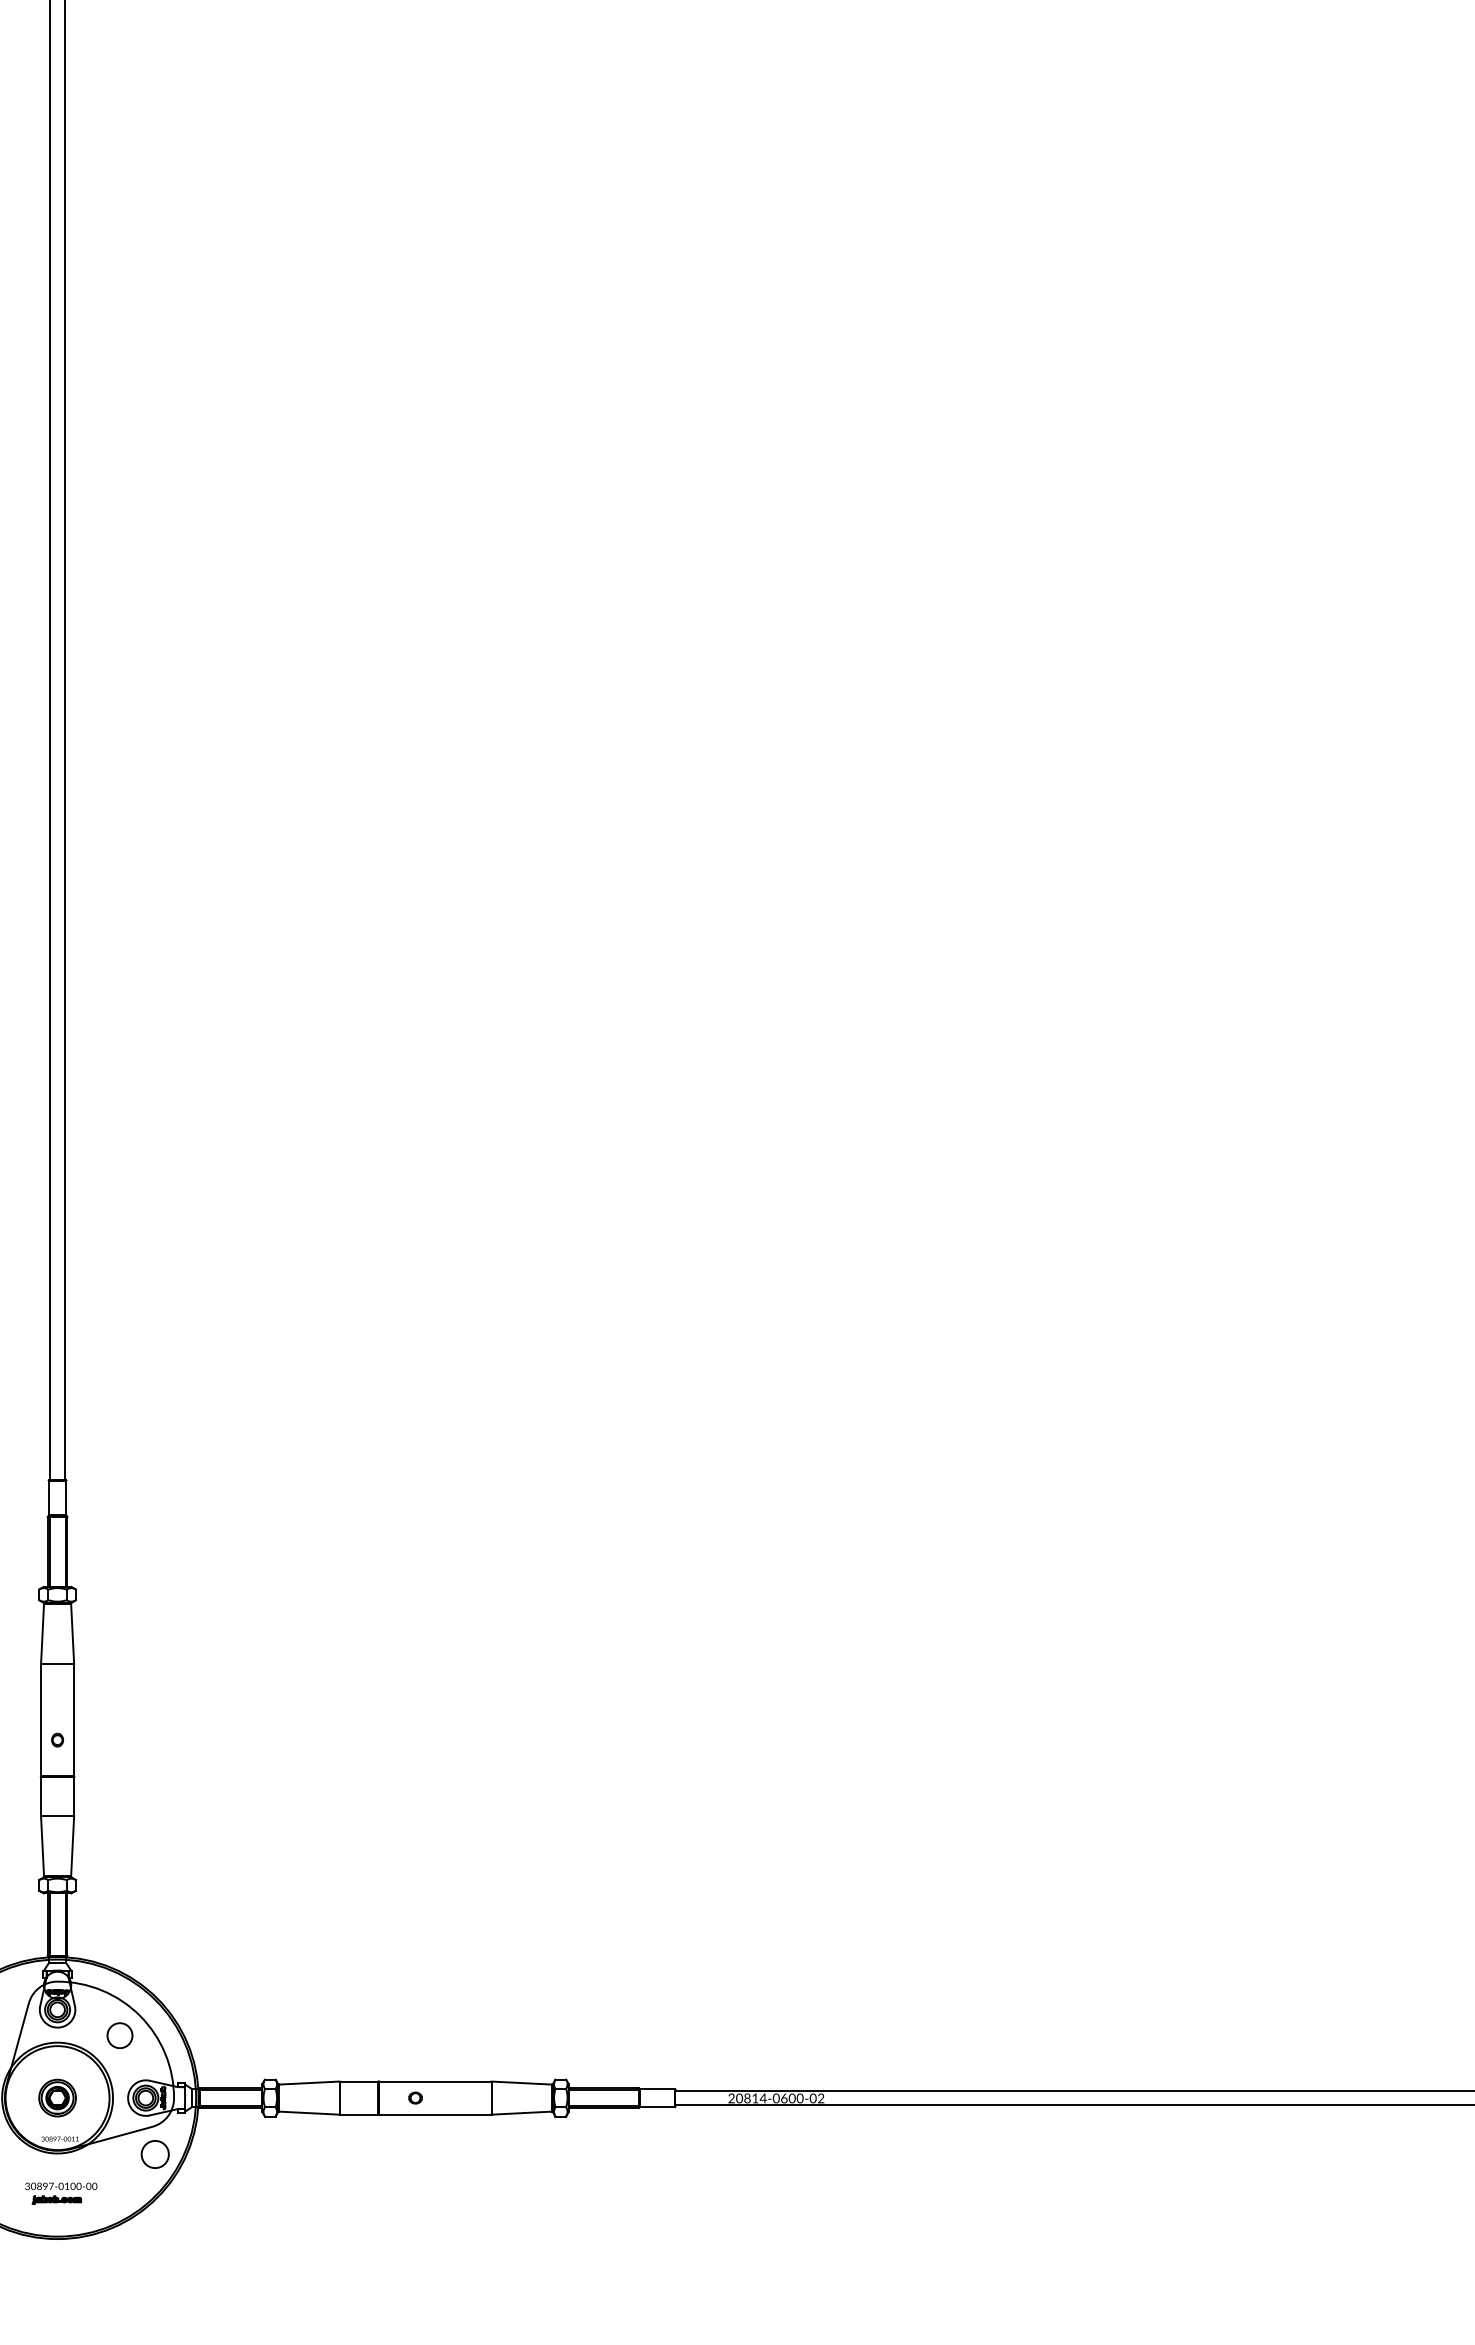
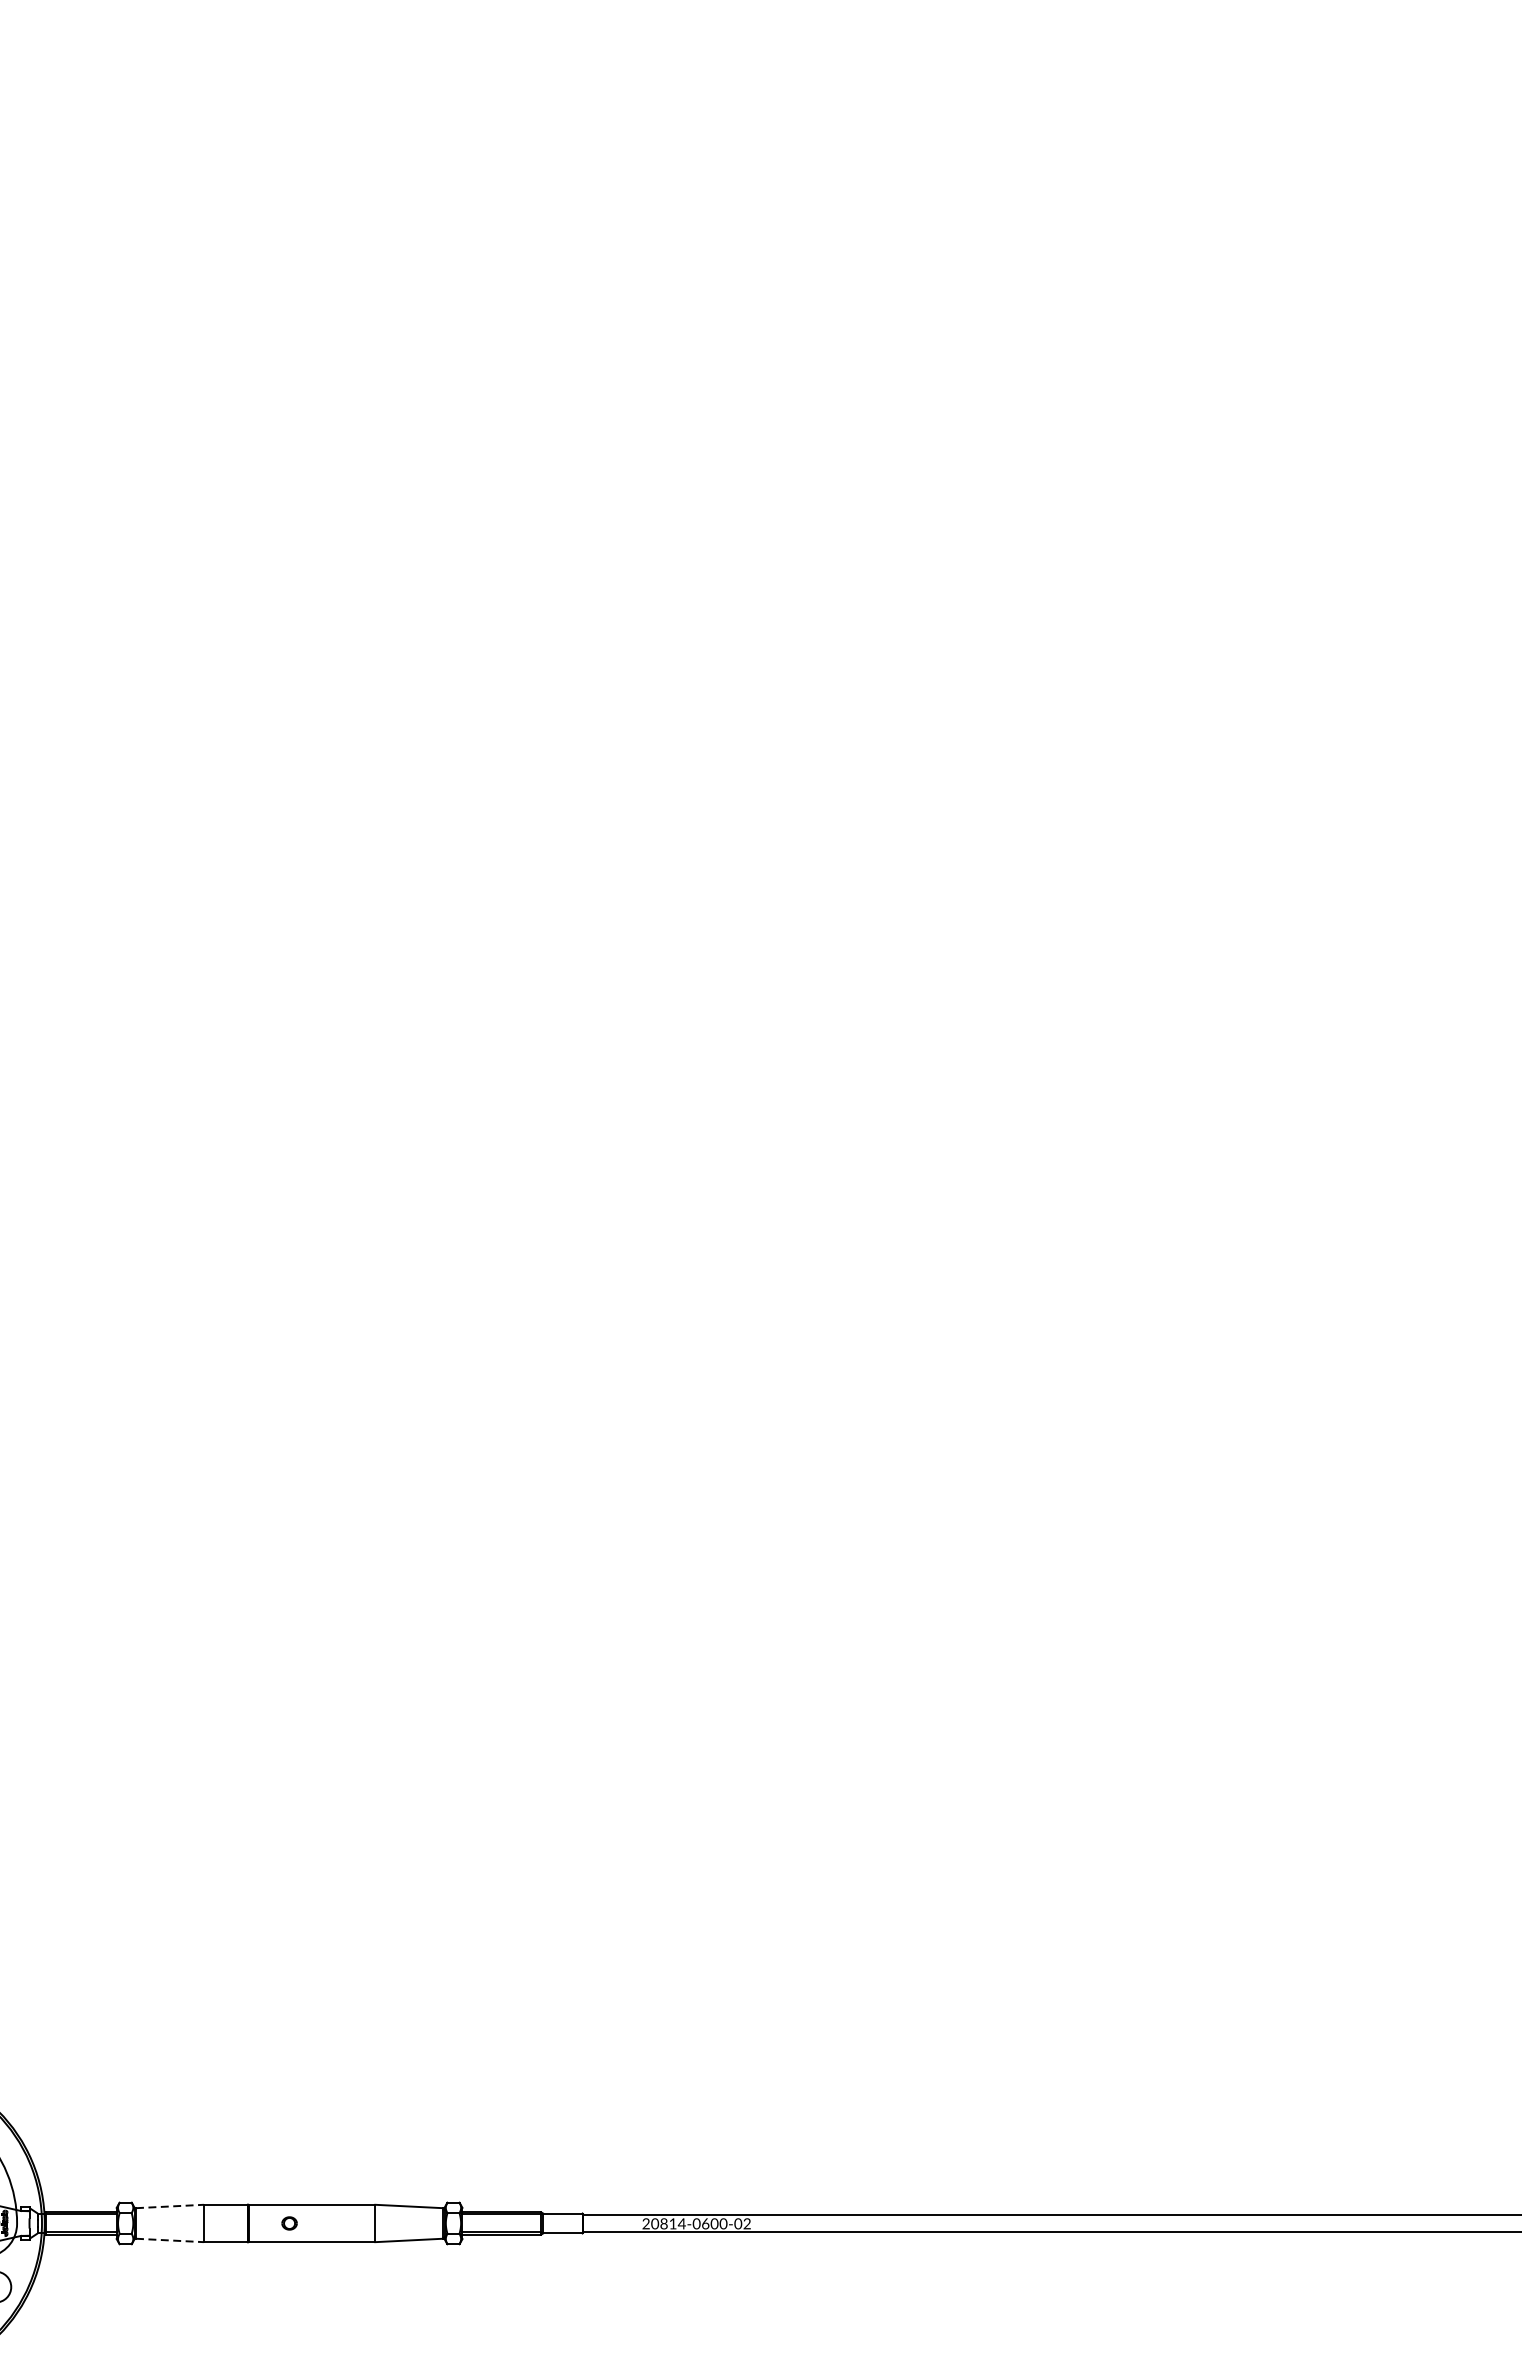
line: (310, 2083) -> (171, 2206), solid -> dashed
line: (310, 2113) -> (171, 2240), solid -> dashed

